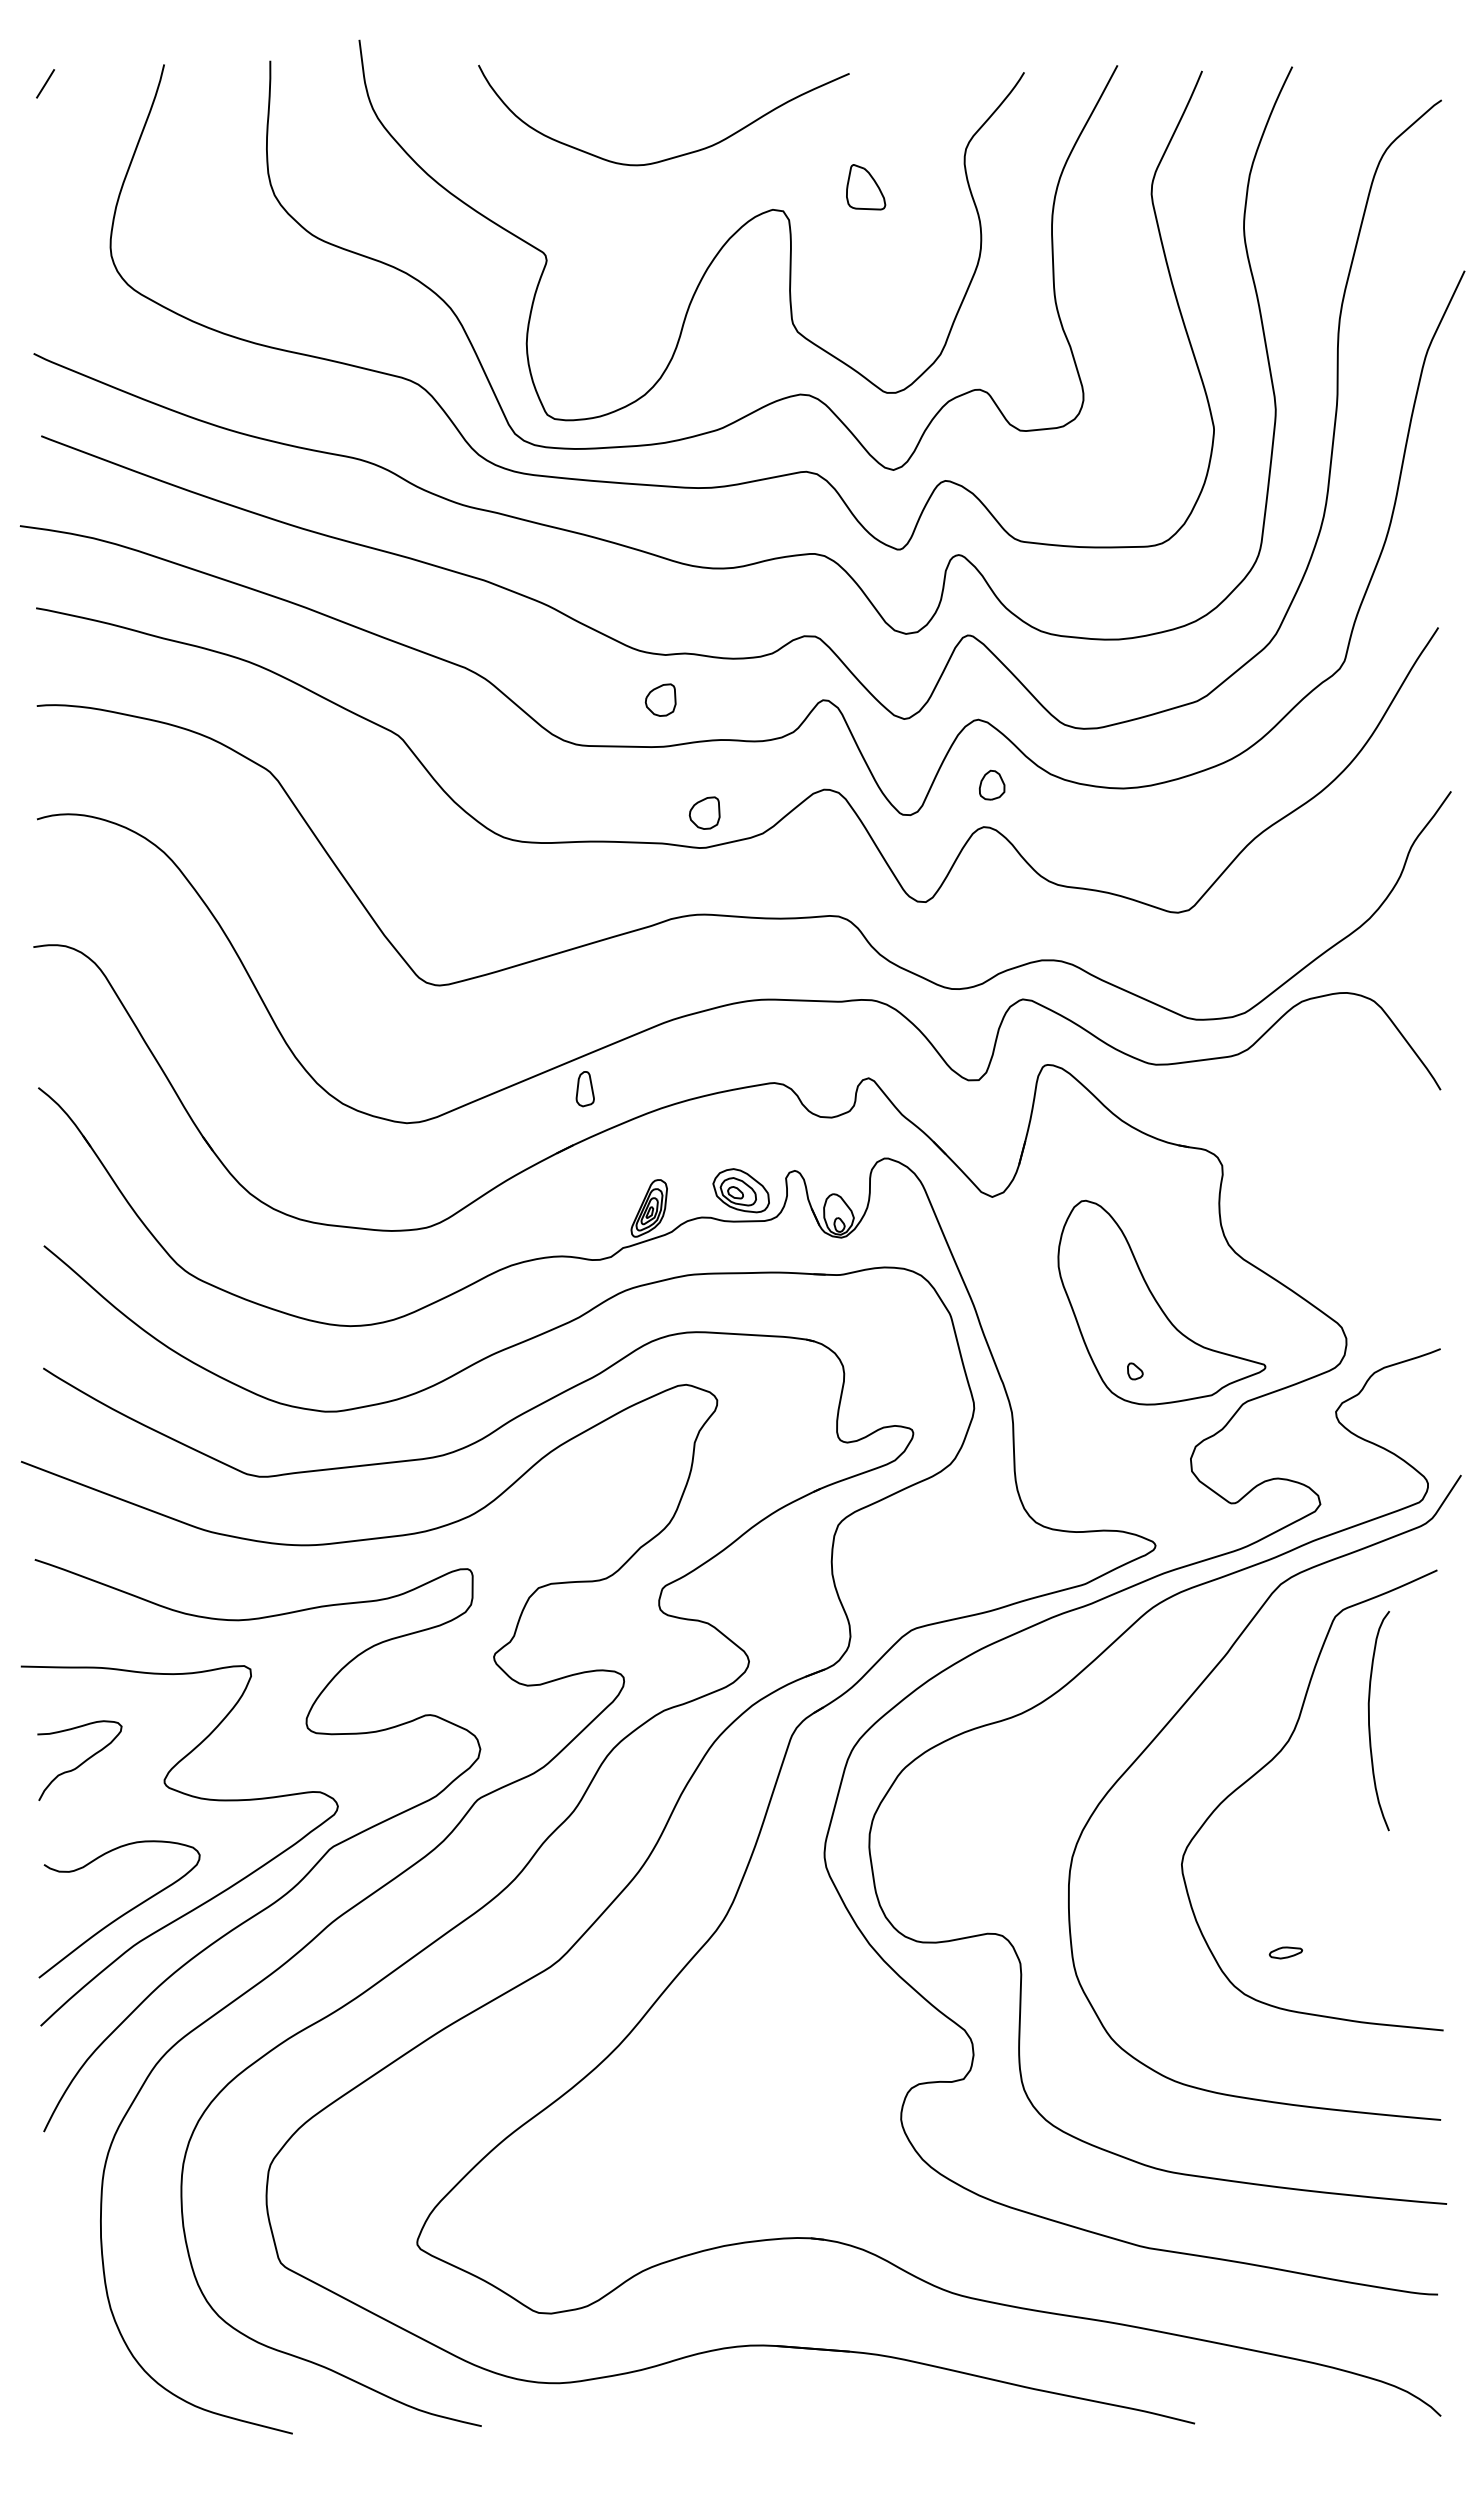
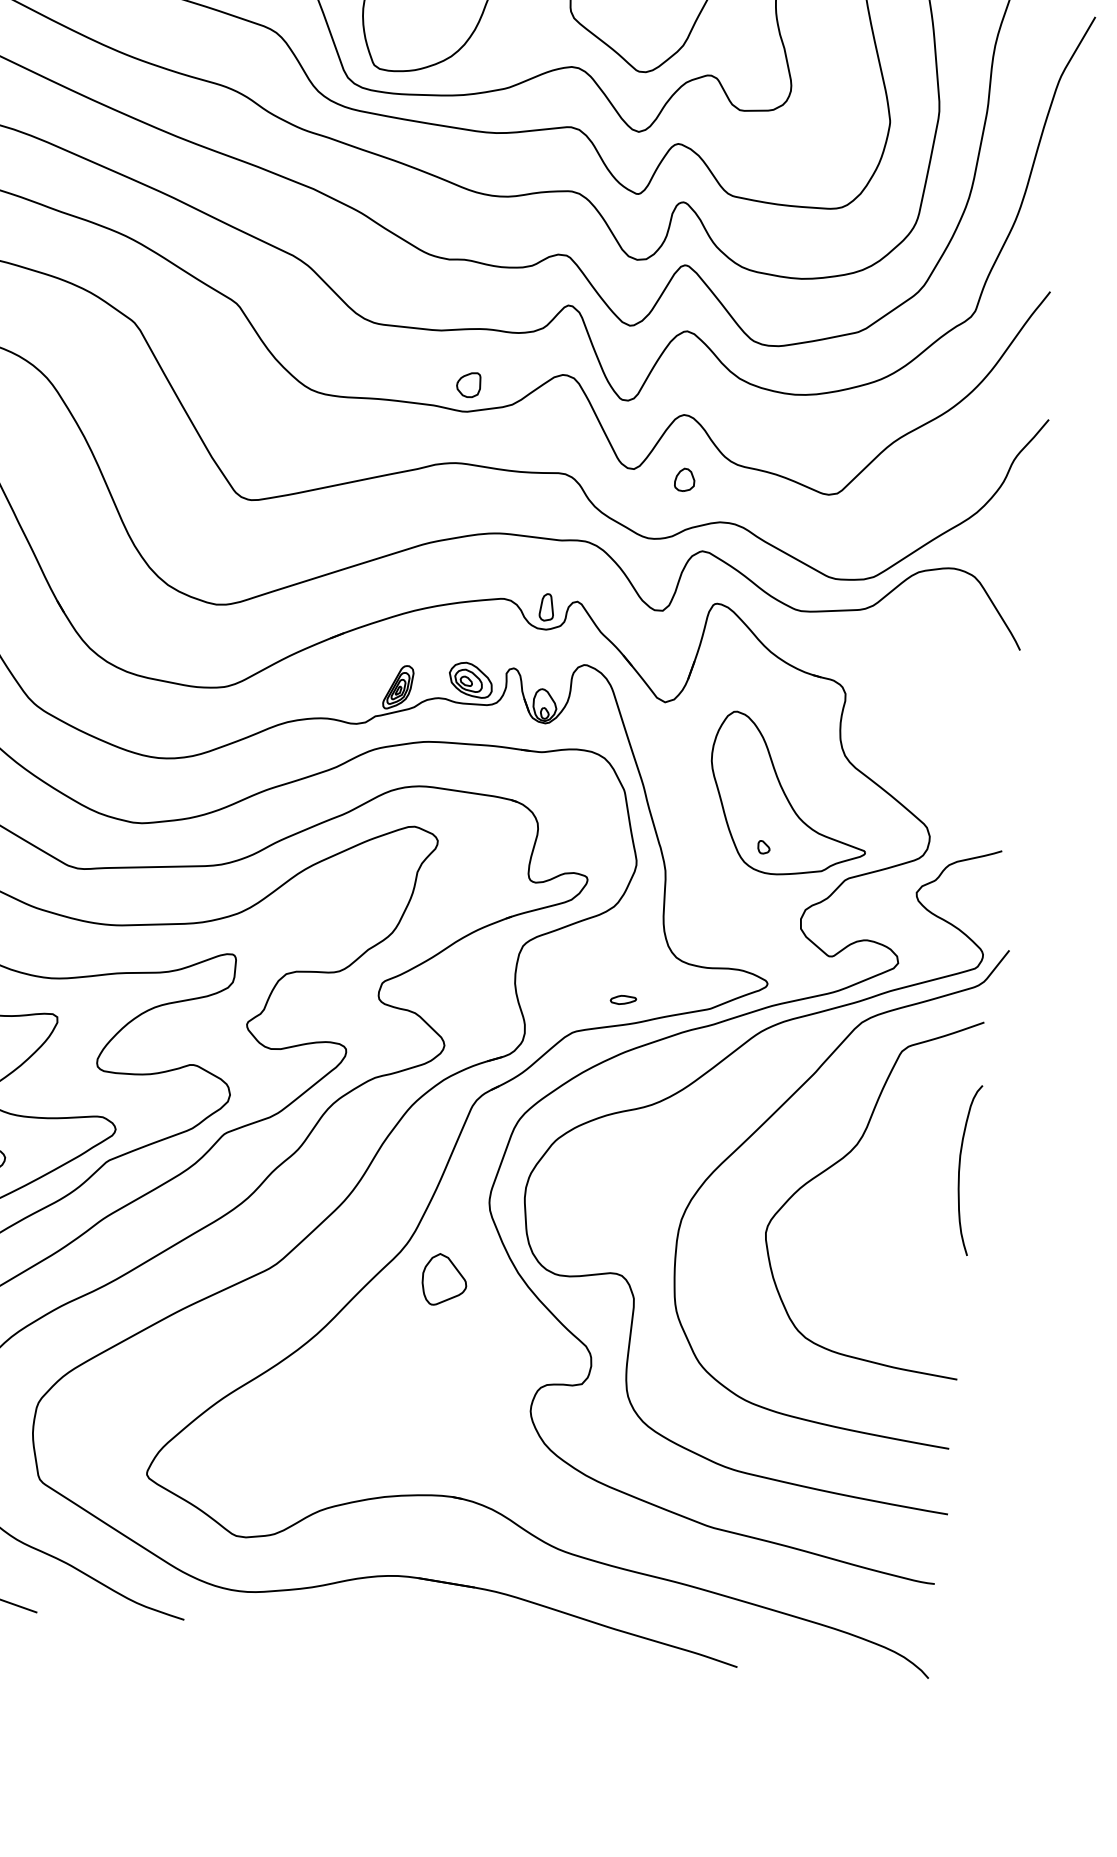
part: (660, 699) -> (442, 293), removed
part: (991, 784) -> (684, 479), moved
part: (584, 1089) -> (546, 607), moved
curve: (1369, 1721) -> (959, 1169), moved
part: (1285, 1952) -> (623, 999), moved
part: (776, 1961) -> (444, 1280), added

